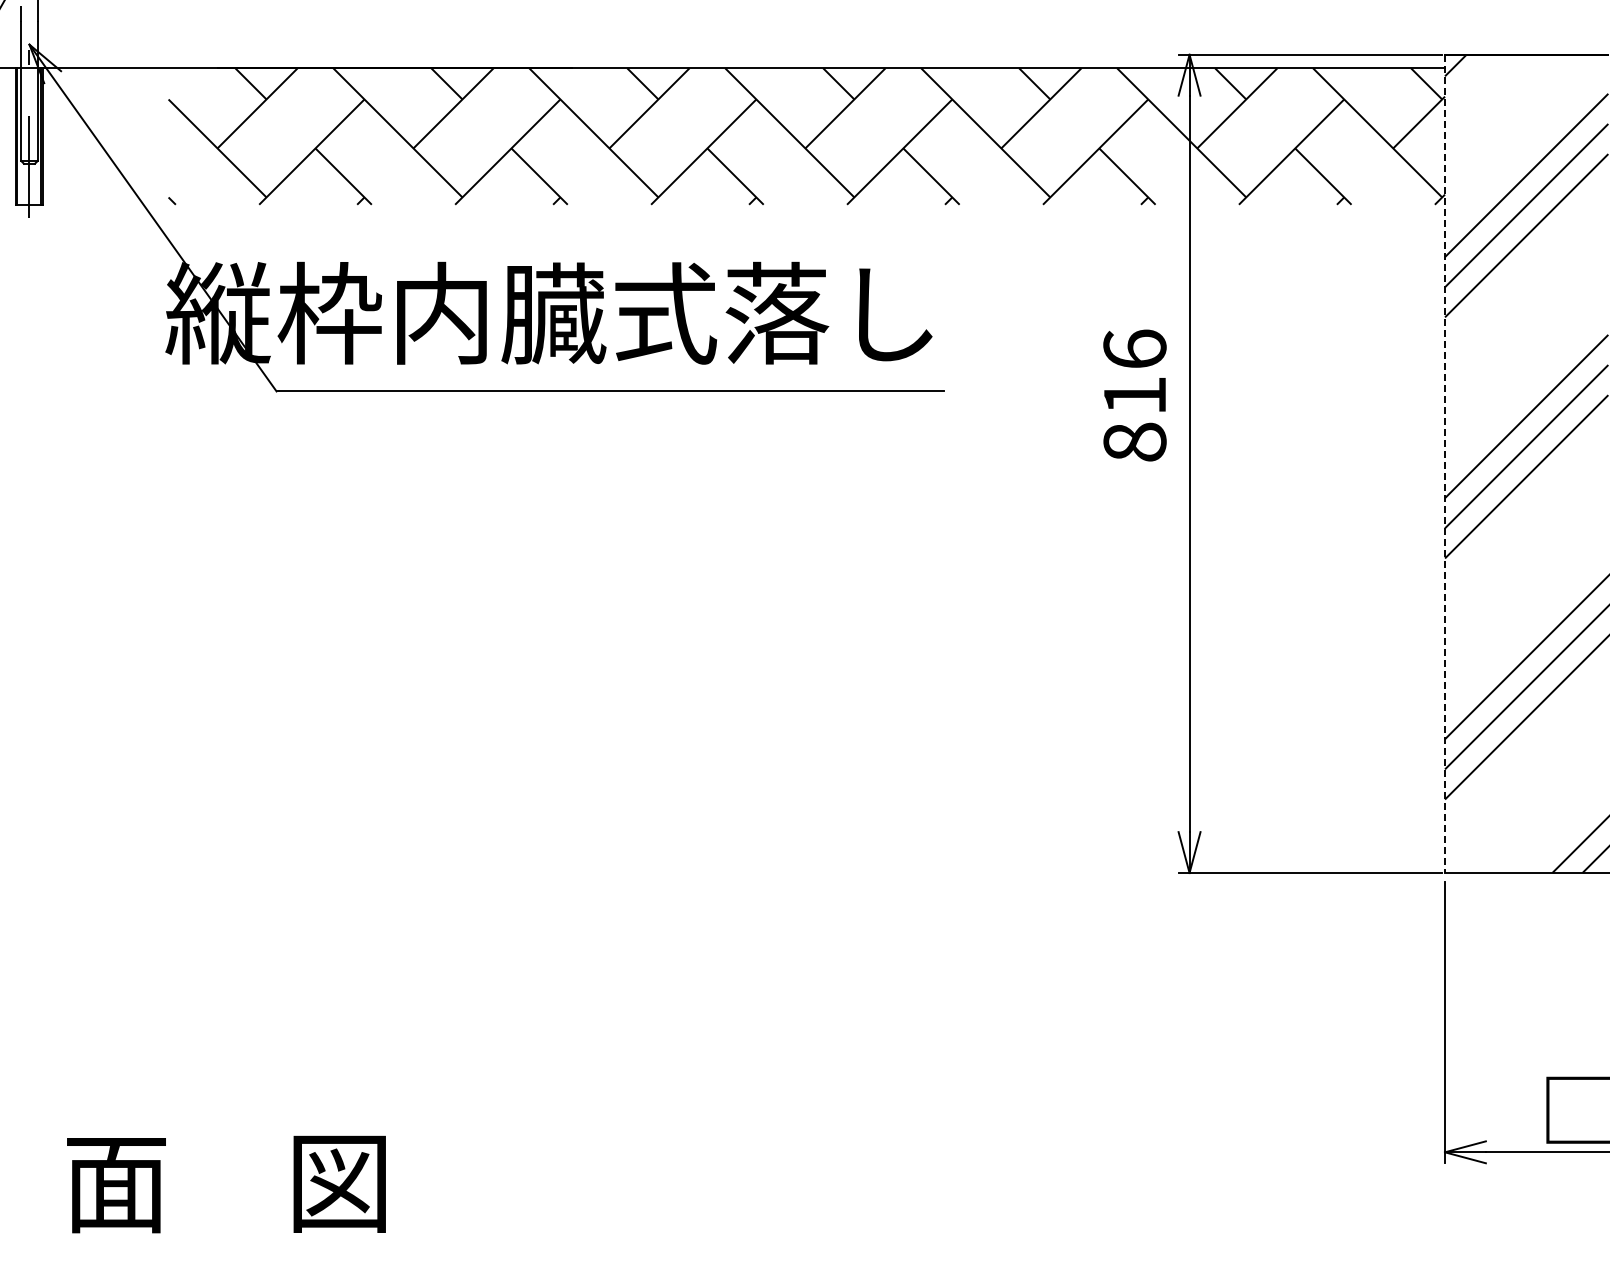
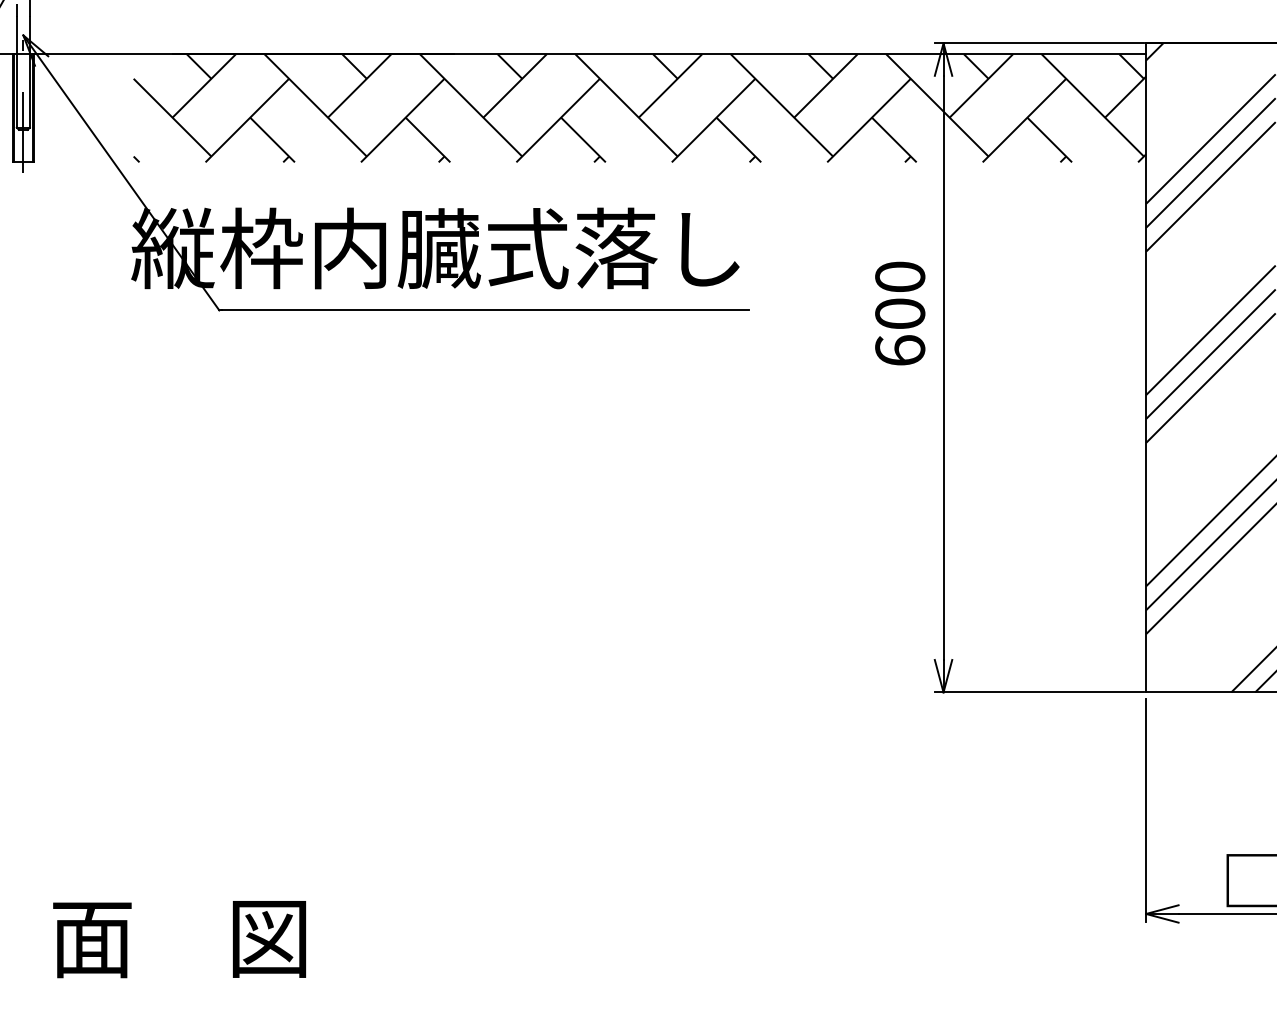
text: (1134, 395) -> (899, 313), 816 -> 600
line: (1445, 464) -> (1146, 368), dashed -> solid

